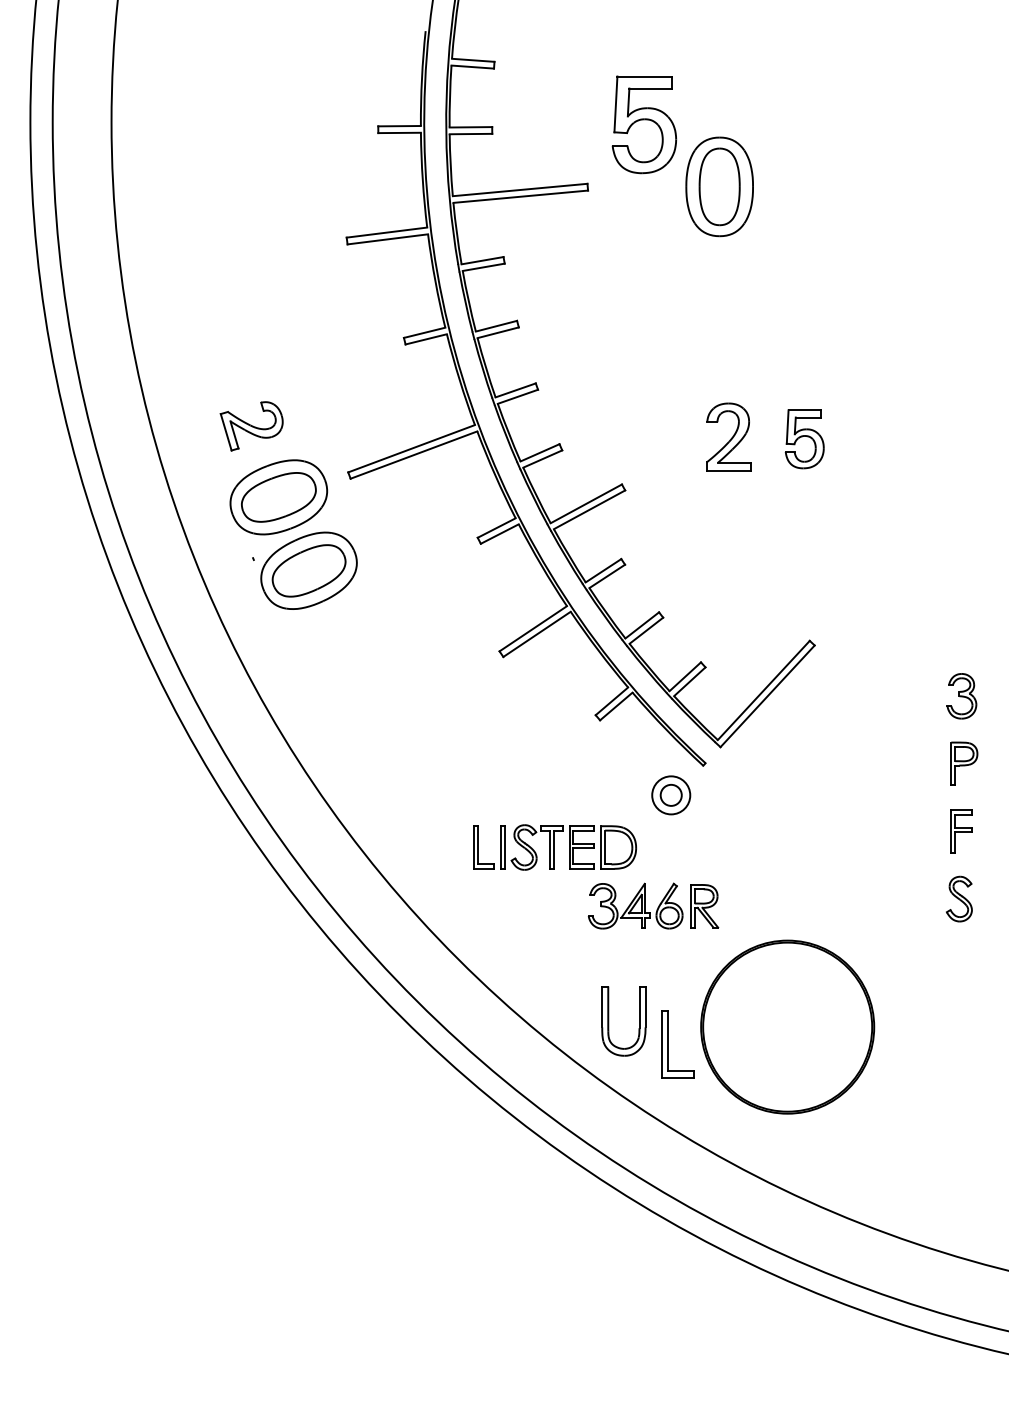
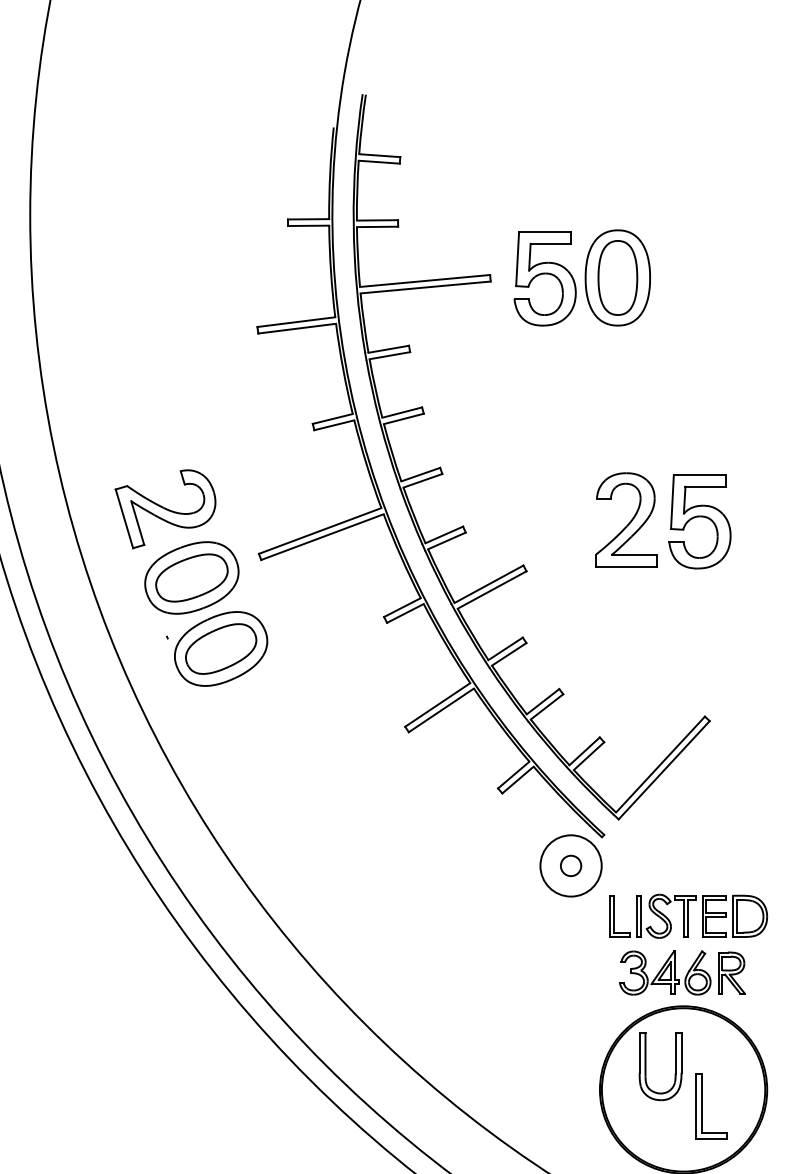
part: (644, 124) -> (545, 278), moved
part: (251, 426) -> (165, 509), size x1.67
part: (728, 437) -> (626, 520), size x1.43
part: (804, 439) -> (699, 522), size x1.67
circle: (670, 795) -> (570, 866), size x1.67
part: (555, 847) -> (689, 916), moved
part: (653, 905) -> (682, 972), moved
part: (609, 1021) -> (646, 1067), moved
part: (668, 1044) -> (701, 1106), moved

